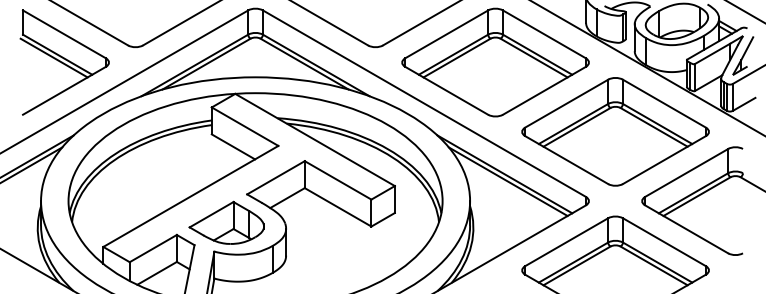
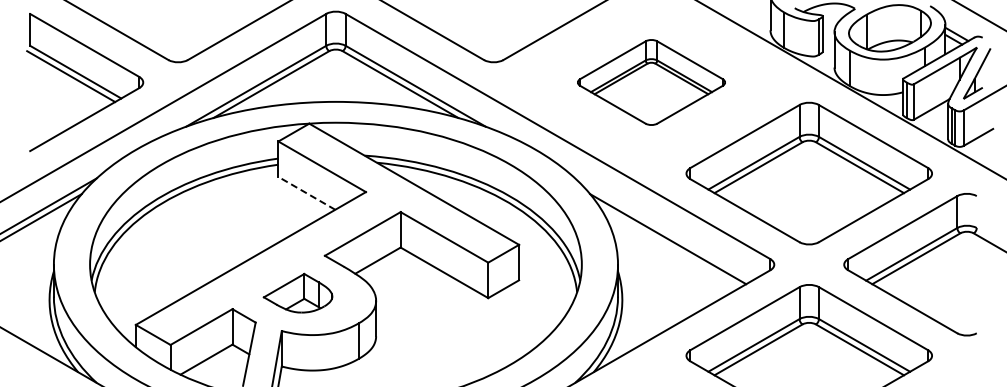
part: (495, 62) -> (651, 82), size x0.6
line: (233, 147) -> (306, 193), solid -> dashed
line: (504, 174) -> (663, 229), removed
part: (226, 222) -> (297, 292), size x0.7

